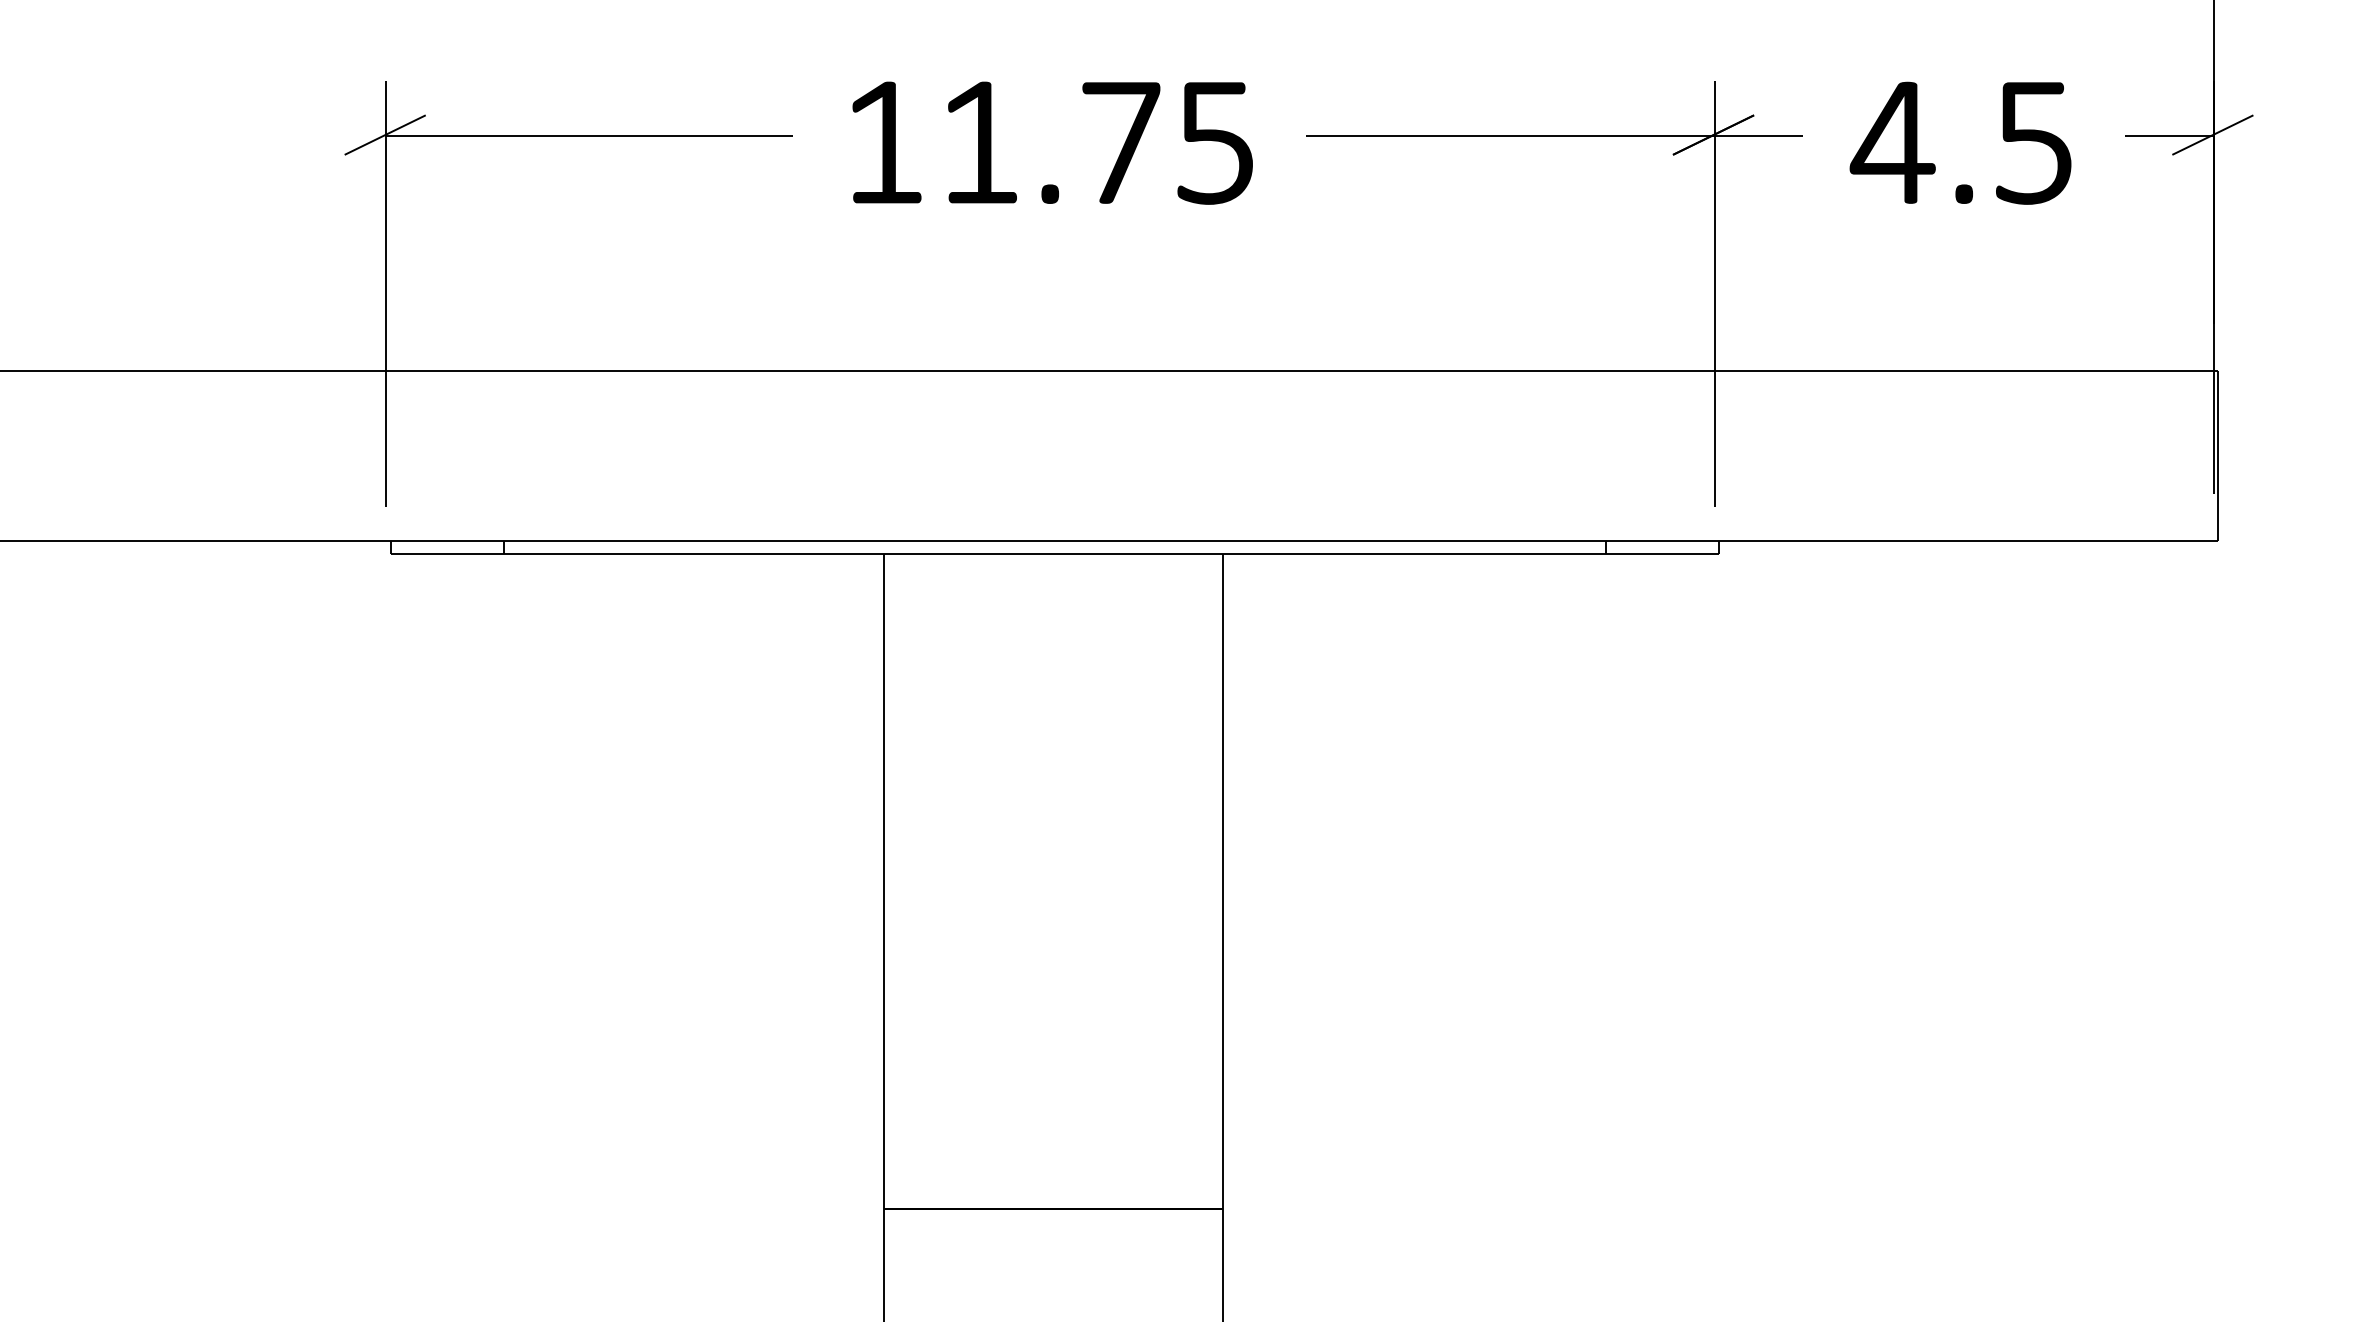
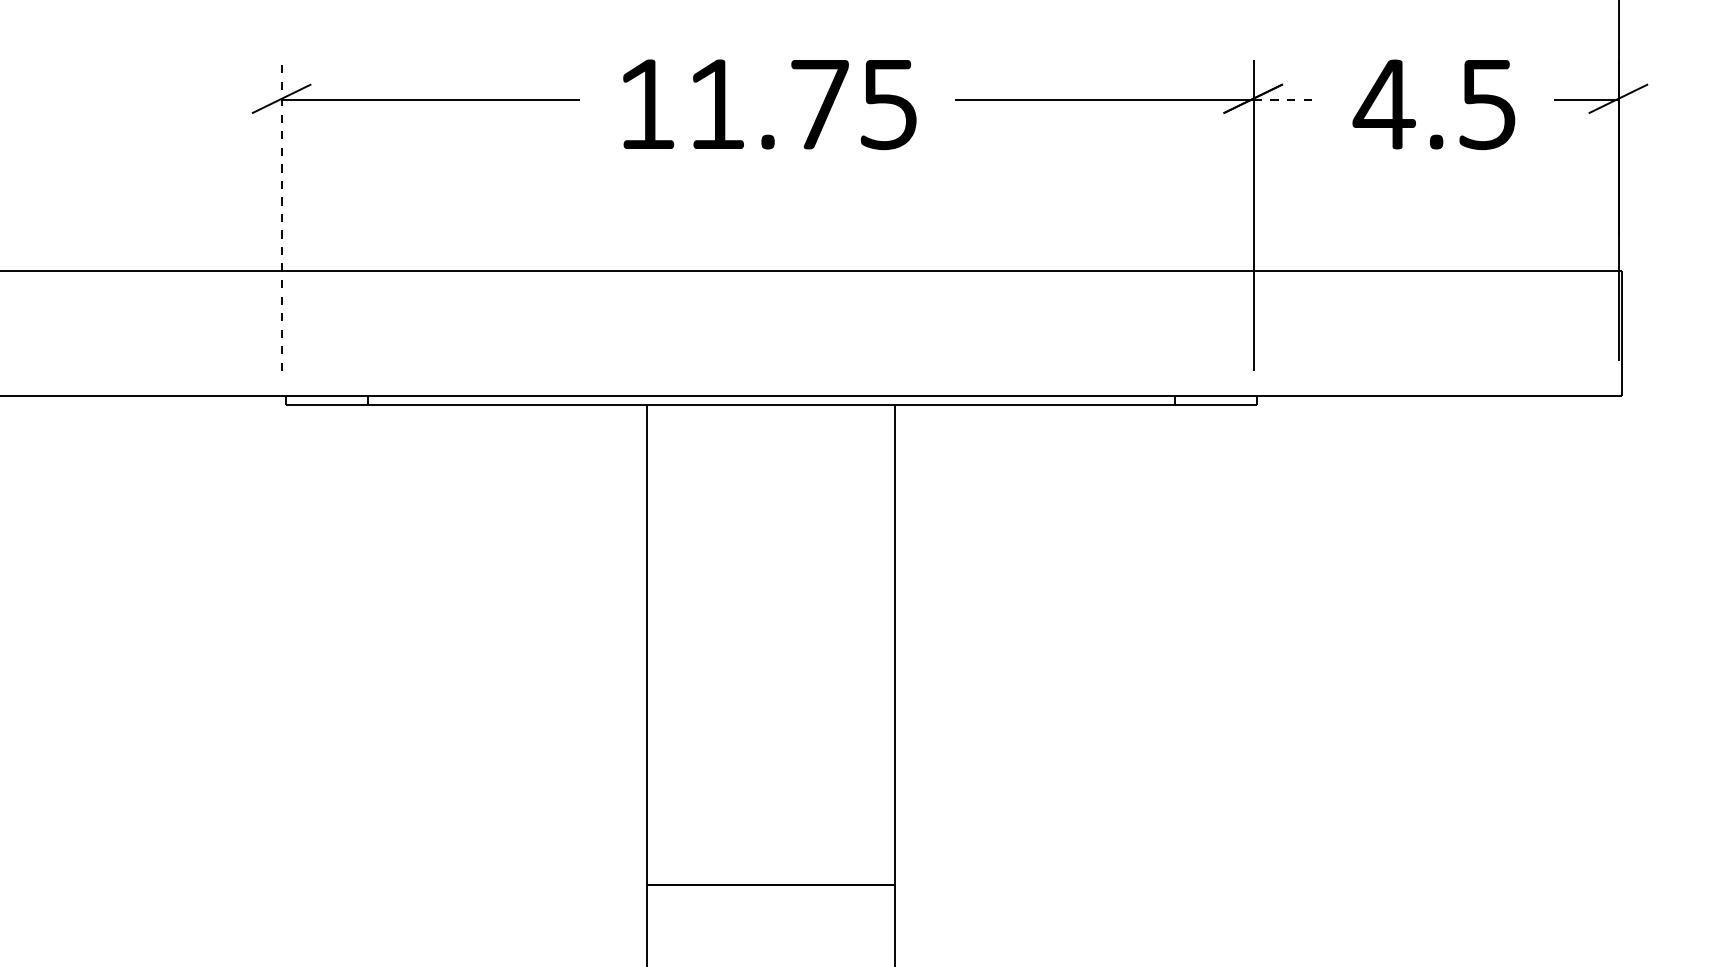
line: (1759, 136) -> (1286, 99), solid -> dashed
line: (386, 294) -> (282, 215), solid -> dashed

